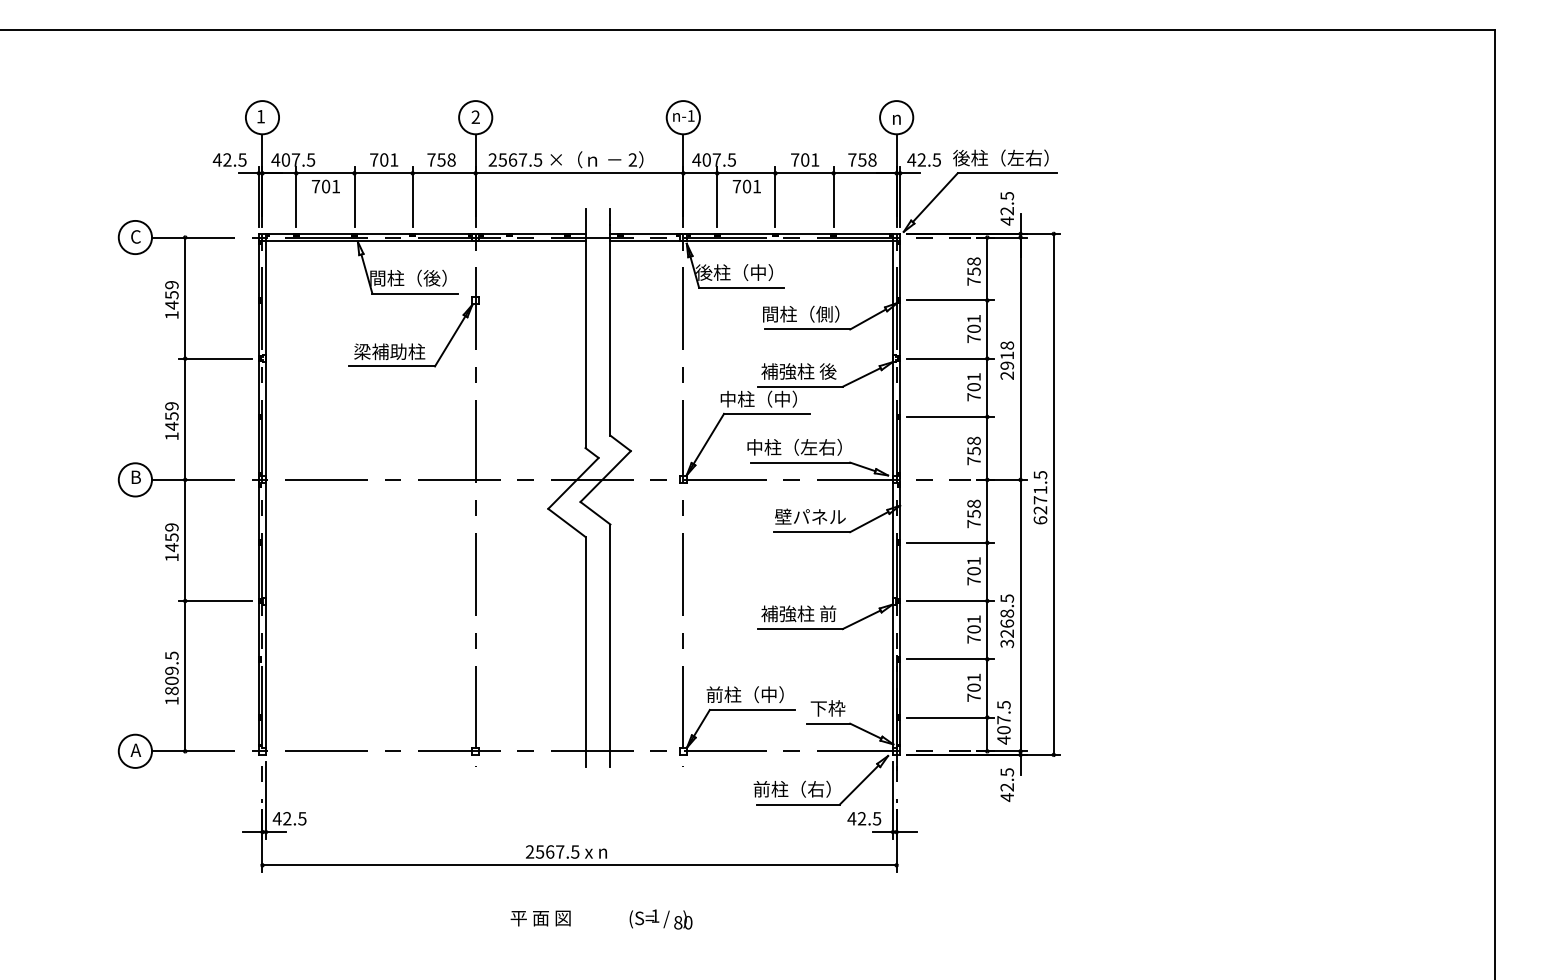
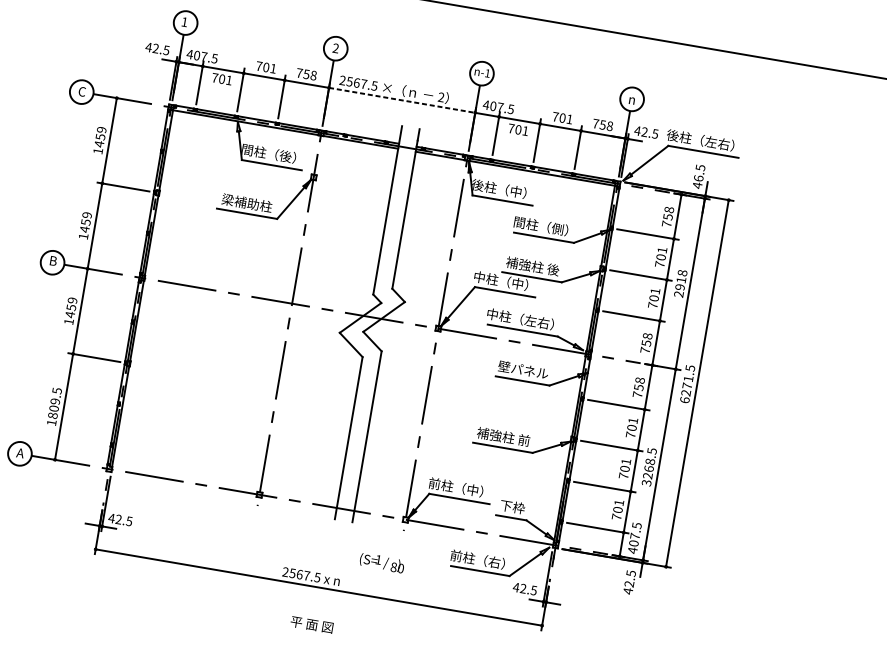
line: (579, 173) -> (402, 100), solid -> dashed
text: (1007, 211) -> (698, 178), 42.5 -> 46.5
text: (540, 918) -> (311, 624), moved
text: (660, 919) -> (381, 562), moved

